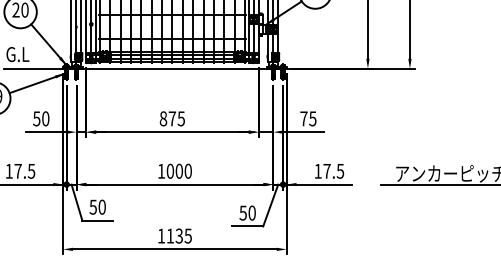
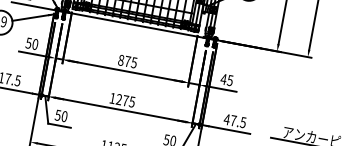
text: (303, 118) -> (223, 79), 75 -> 45
text: (178, 170) -> (125, 100), 1000 -> 1275
text: (318, 171) -> (227, 119), 17.5 -> 47.5

